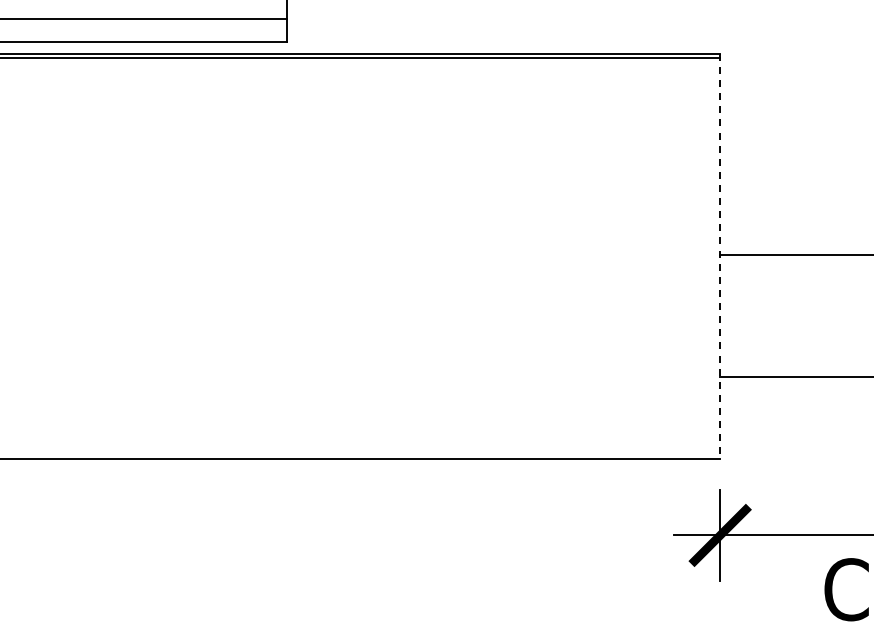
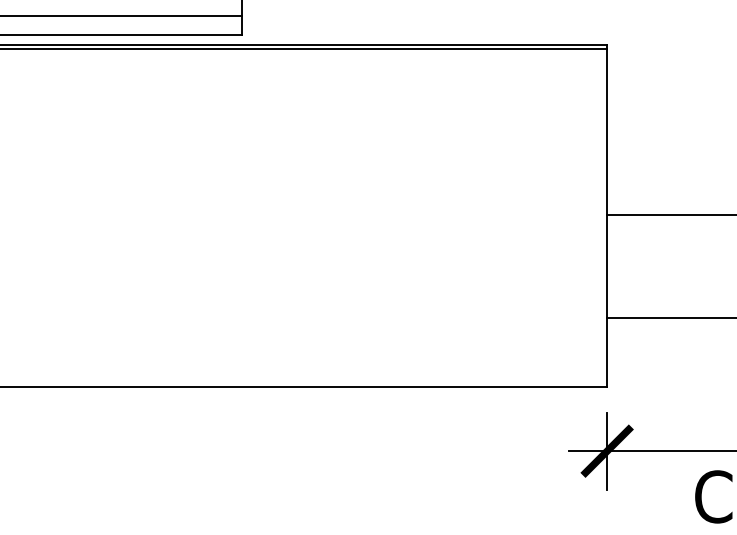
line: (720, 256) -> (607, 216), dashed -> solid

